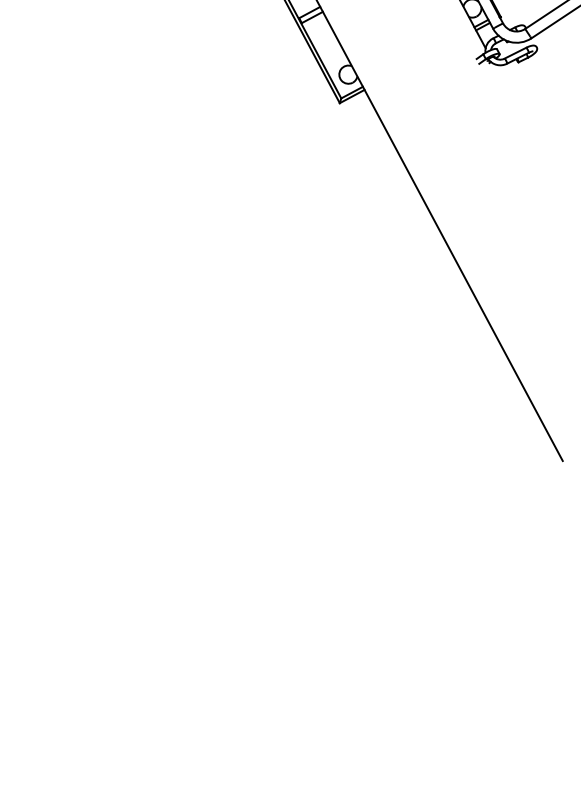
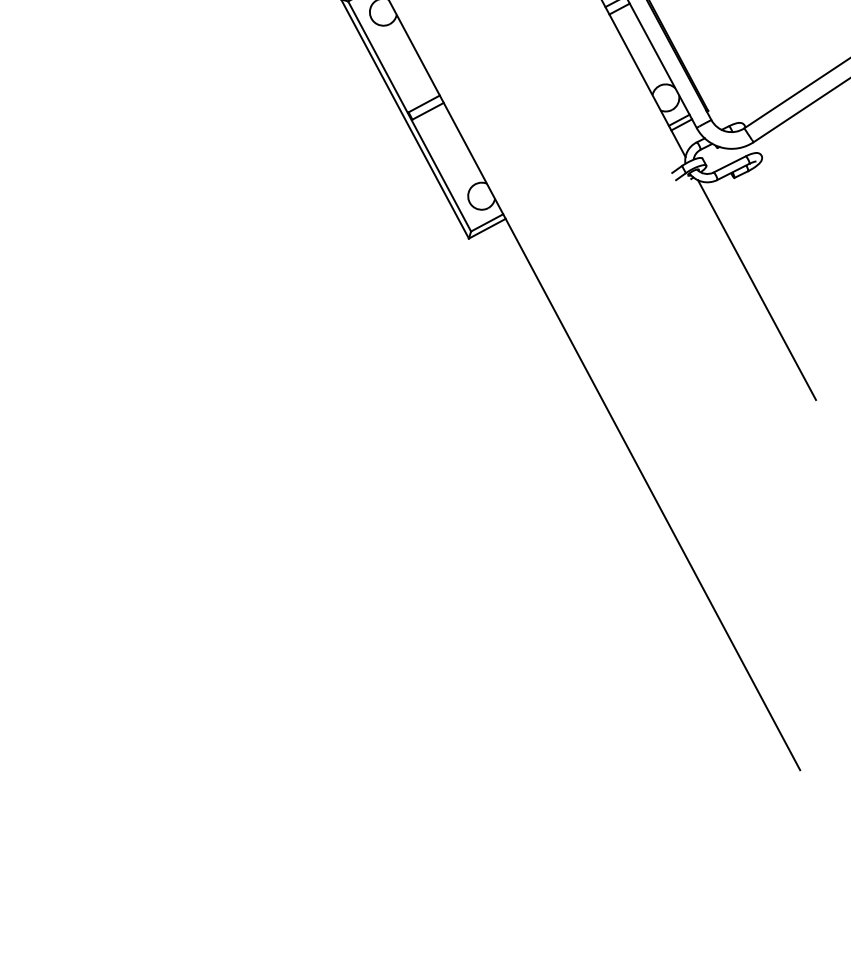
line: (533, 137) -> (756, 289), added

